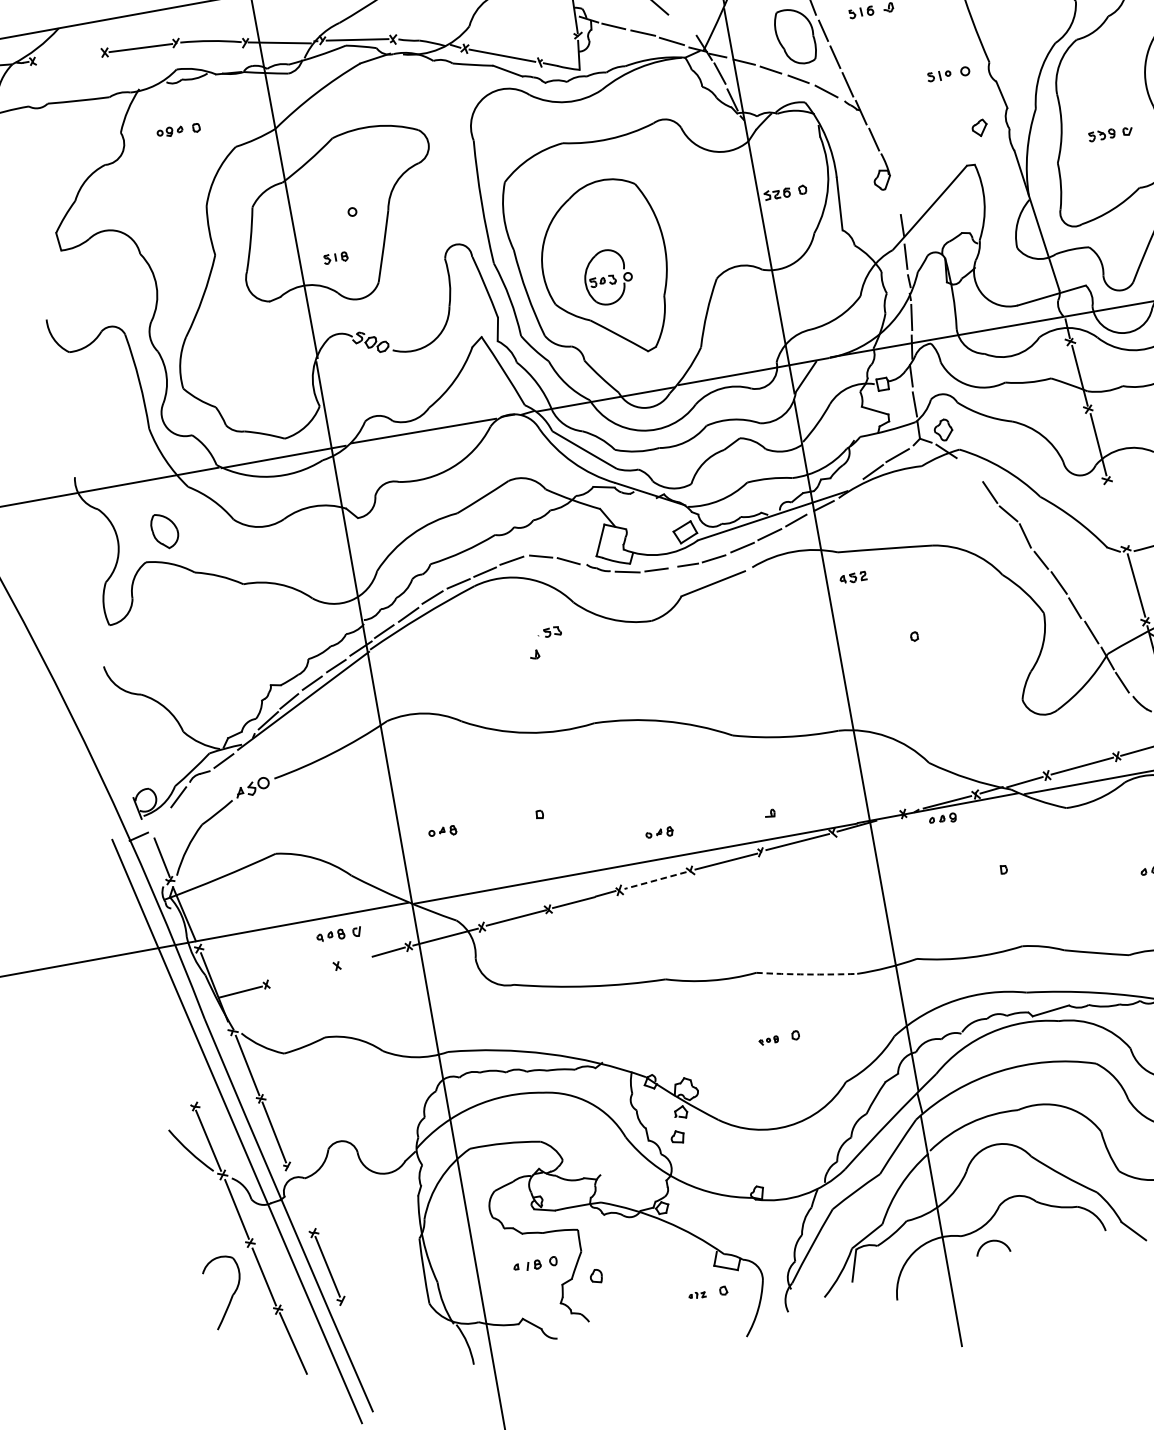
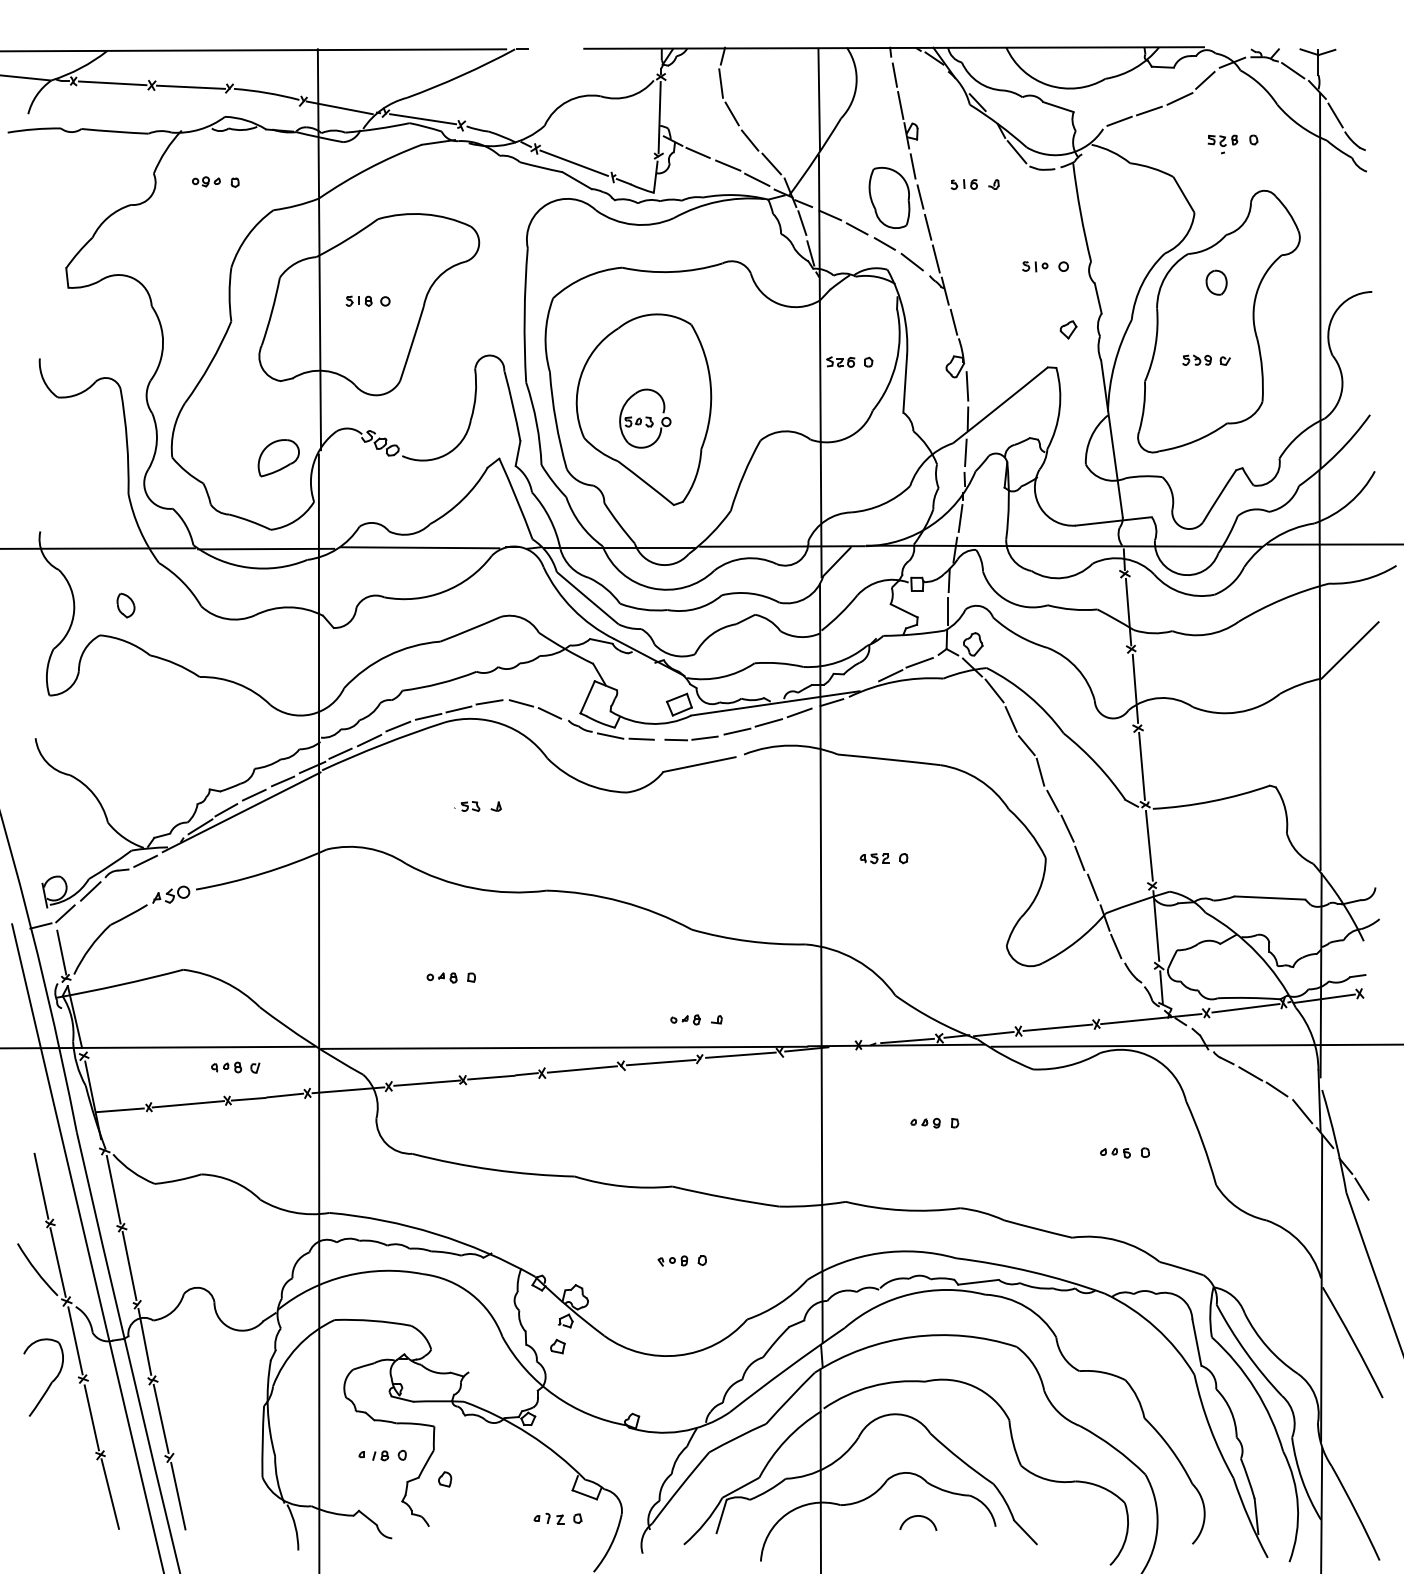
line: (682, 24) -> (771, 163), added
line: (68, 57) -> (112, 83), added
part: (1107, 61) -> (1216, 282), added
line: (896, 196) -> (967, 386), added
part: (335, 257) -> (358, 300), moved
part: (280, 372) -> (278, 458), added
line: (970, 468) -> (994, 690), added
line: (1116, 513) -> (1141, 765), added
part: (164, 531) -> (125, 605), size x0.62
part: (853, 577) -> (874, 858), moved
part: (549, 632) -> (467, 806), moved
part: (942, 818) -> (925, 1122), moved
line: (159, 821) -> (65, 913), added
part: (442, 831) -> (441, 977), moved
part: (659, 832) -> (685, 1019), moved
line: (655, 880) -> (582, 1069), dashed -> solid
line: (355, 960) -> (248, 1098), added
arc: (806, 974) -> (725, 1197), dashed -> solid
line: (301, 975) -> (187, 1104), added
part: (768, 1040) -> (672, 1260), size x1.43
line: (181, 1073) -> (41, 1185), added
line: (300, 1198) -> (144, 1341), added
arc: (989, 1242) -> (915, 1517), moved
part: (231, 1295) -> (50, 1382), moved
part: (696, 1295) -> (548, 1518), size x1.67
line: (355, 1333) -> (178, 1495), added

